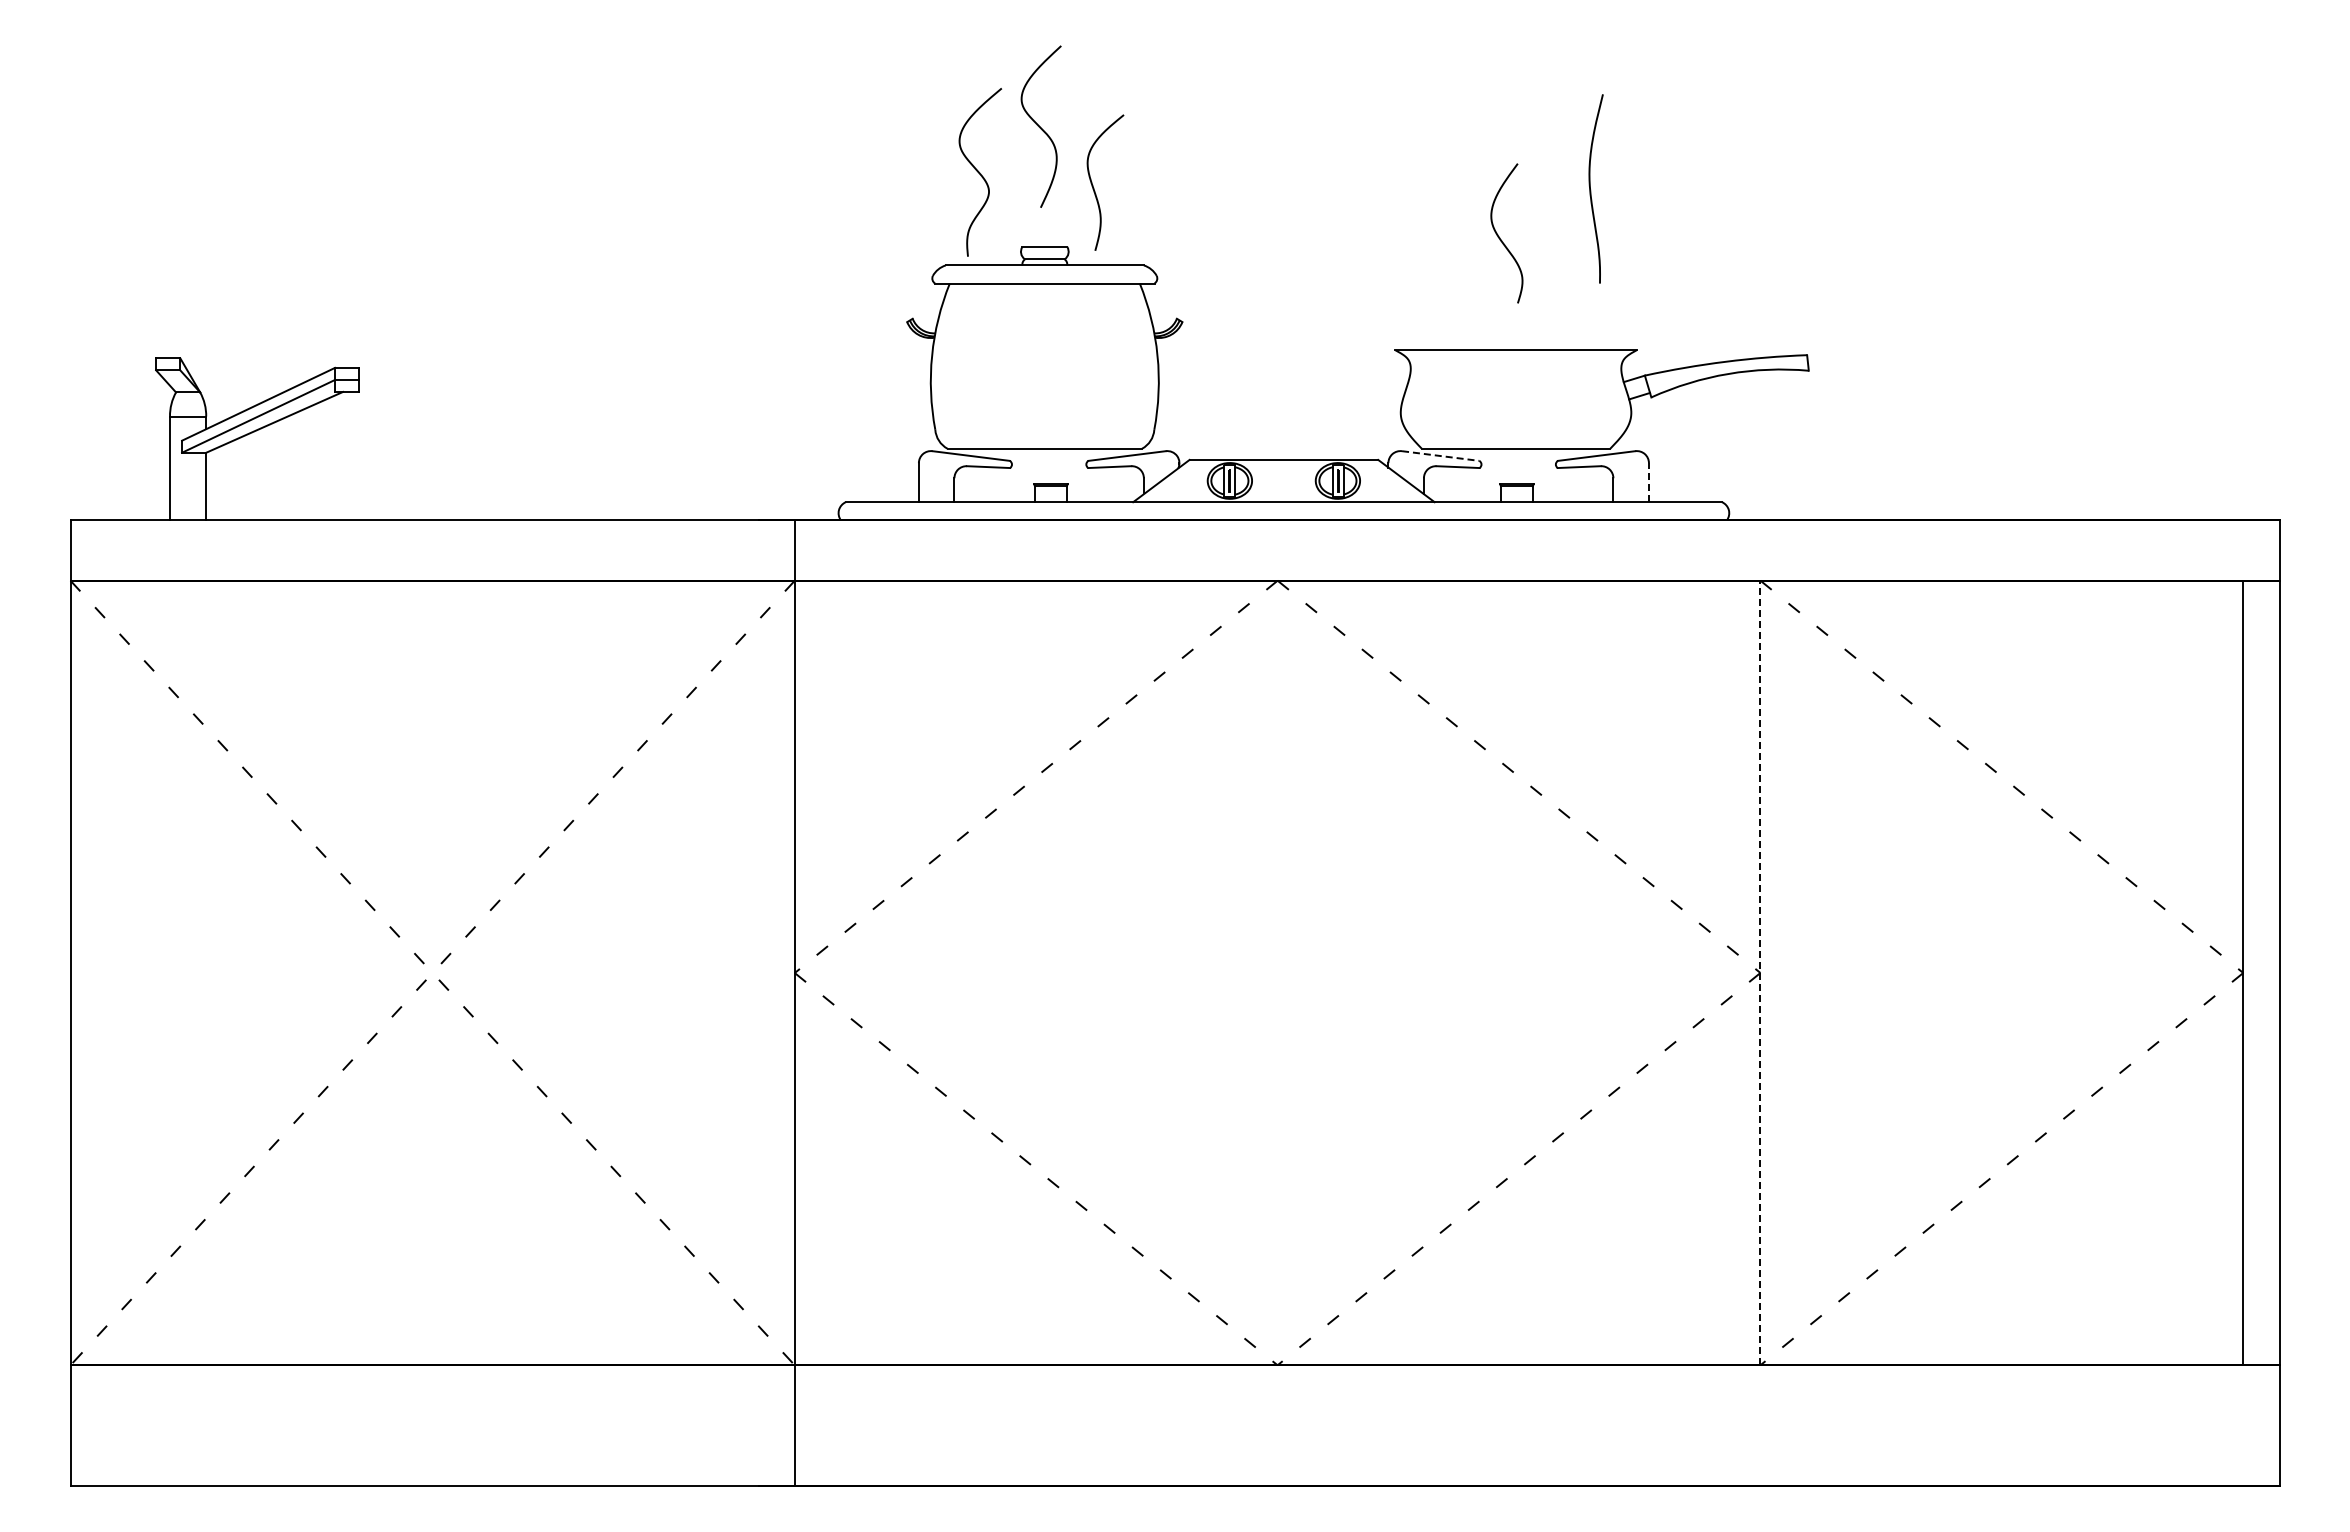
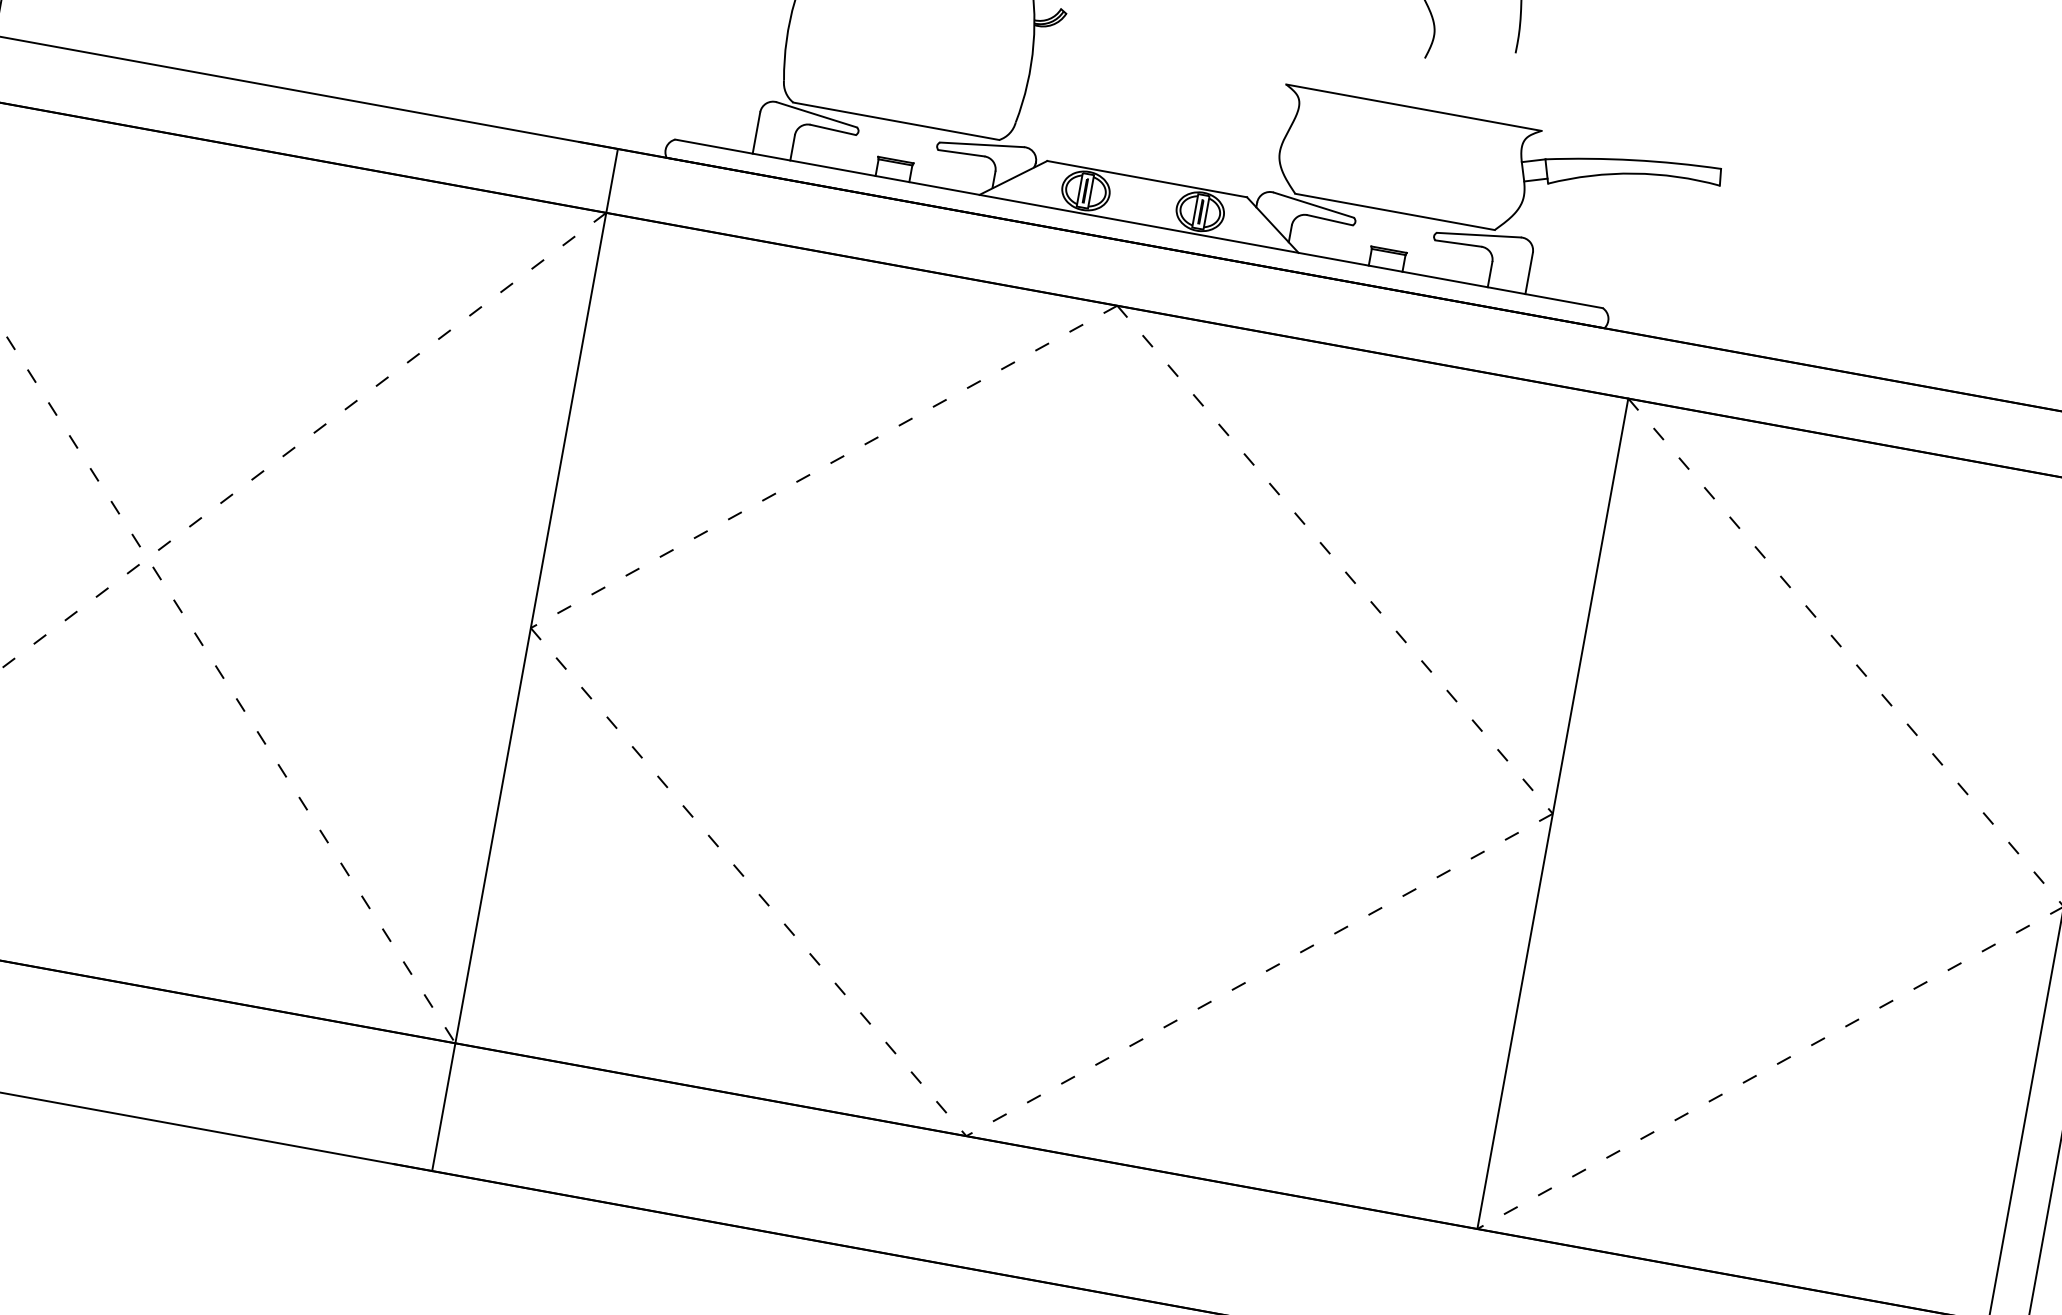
line: (1440, 456) -> (1313, 205), dashed -> solid
line: (1648, 482) -> (1528, 273), dashed -> solid
line: (1760, 972) -> (1553, 813), dashed -> solid

